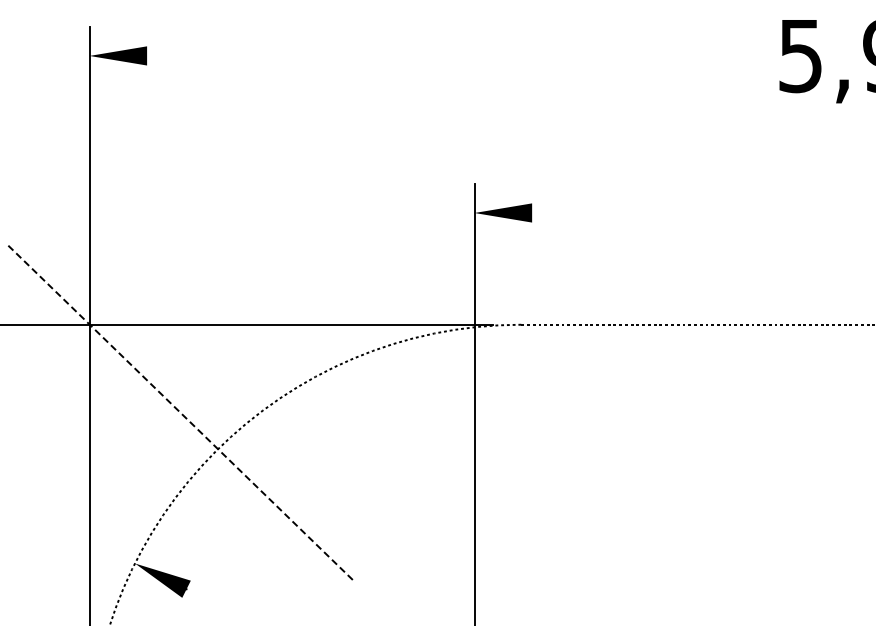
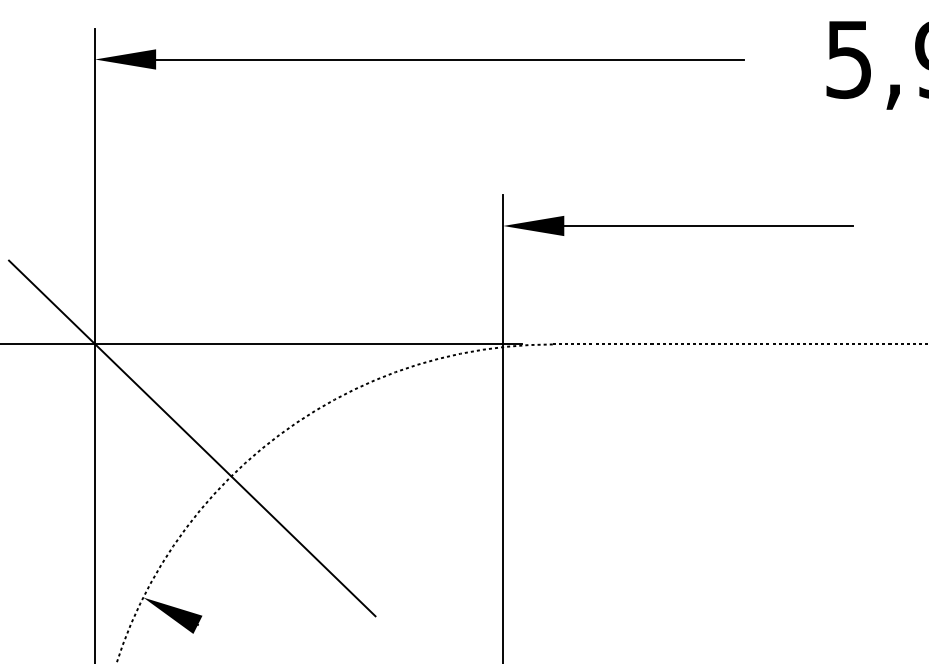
line: (424, 55) -> (450, 59), added
line: (668, 213) -> (708, 226), added
line: (181, 413) -> (192, 438), dashed -> solid

